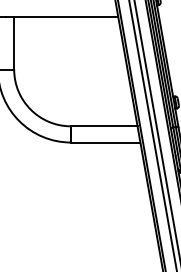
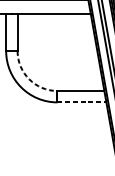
arc: (30, 109) -> (29, 79), solid -> dashed
line: (105, 142) -> (81, 102), solid -> dashed

